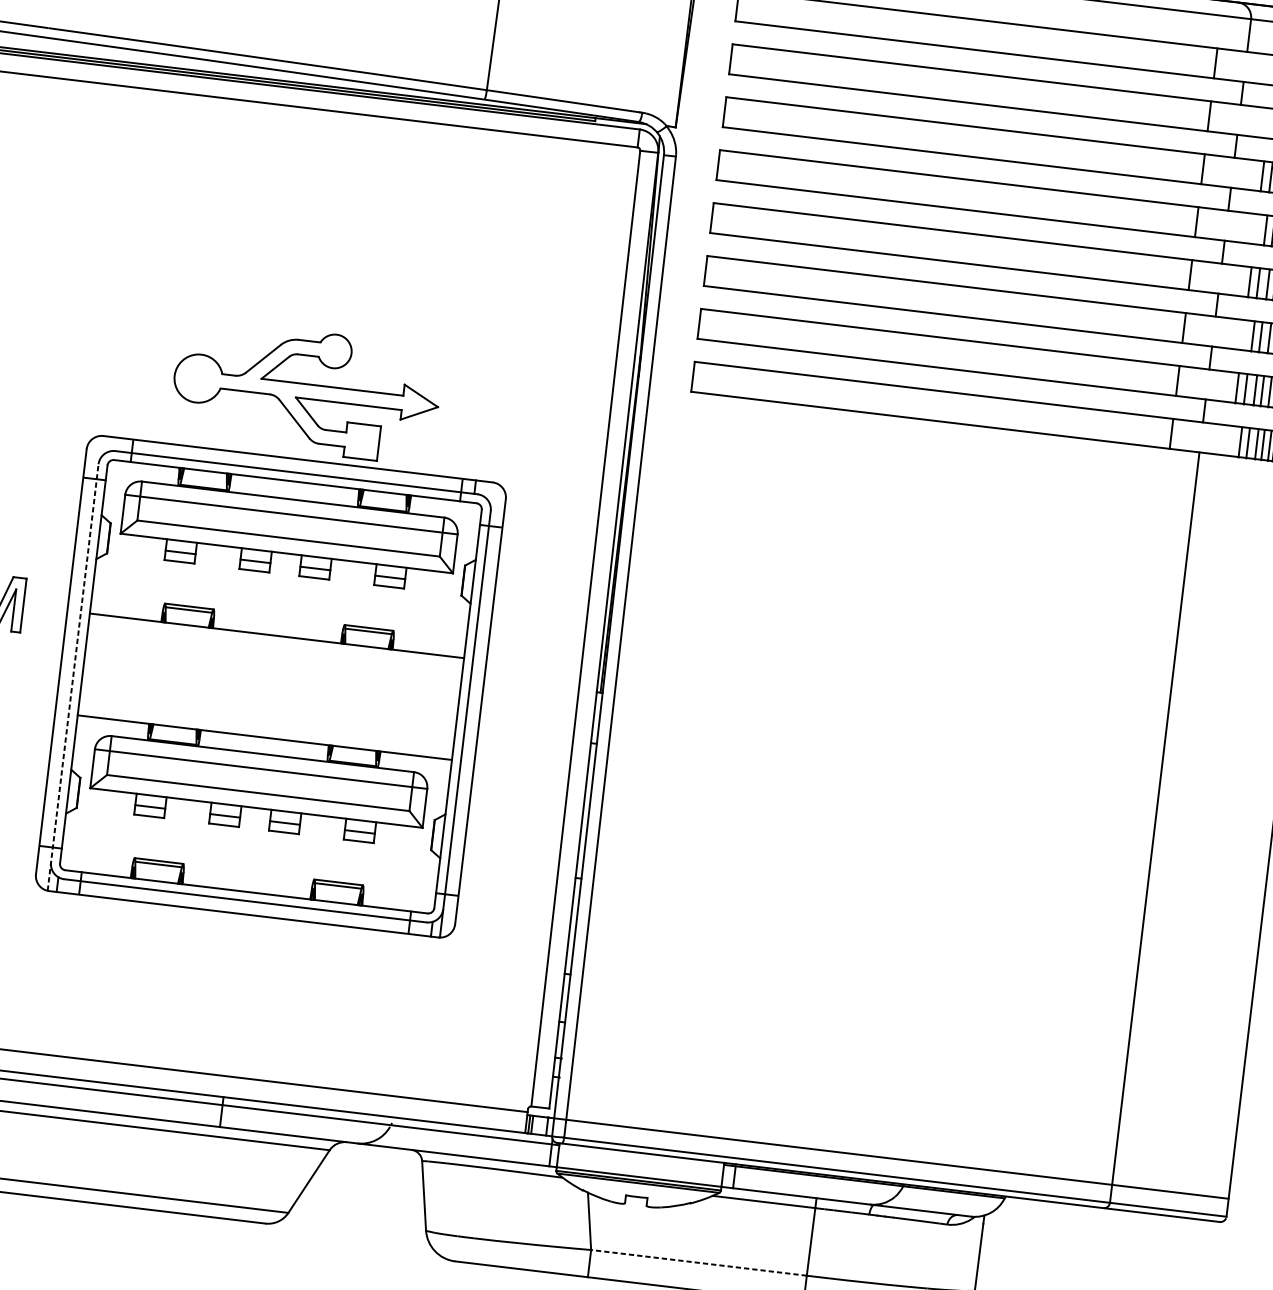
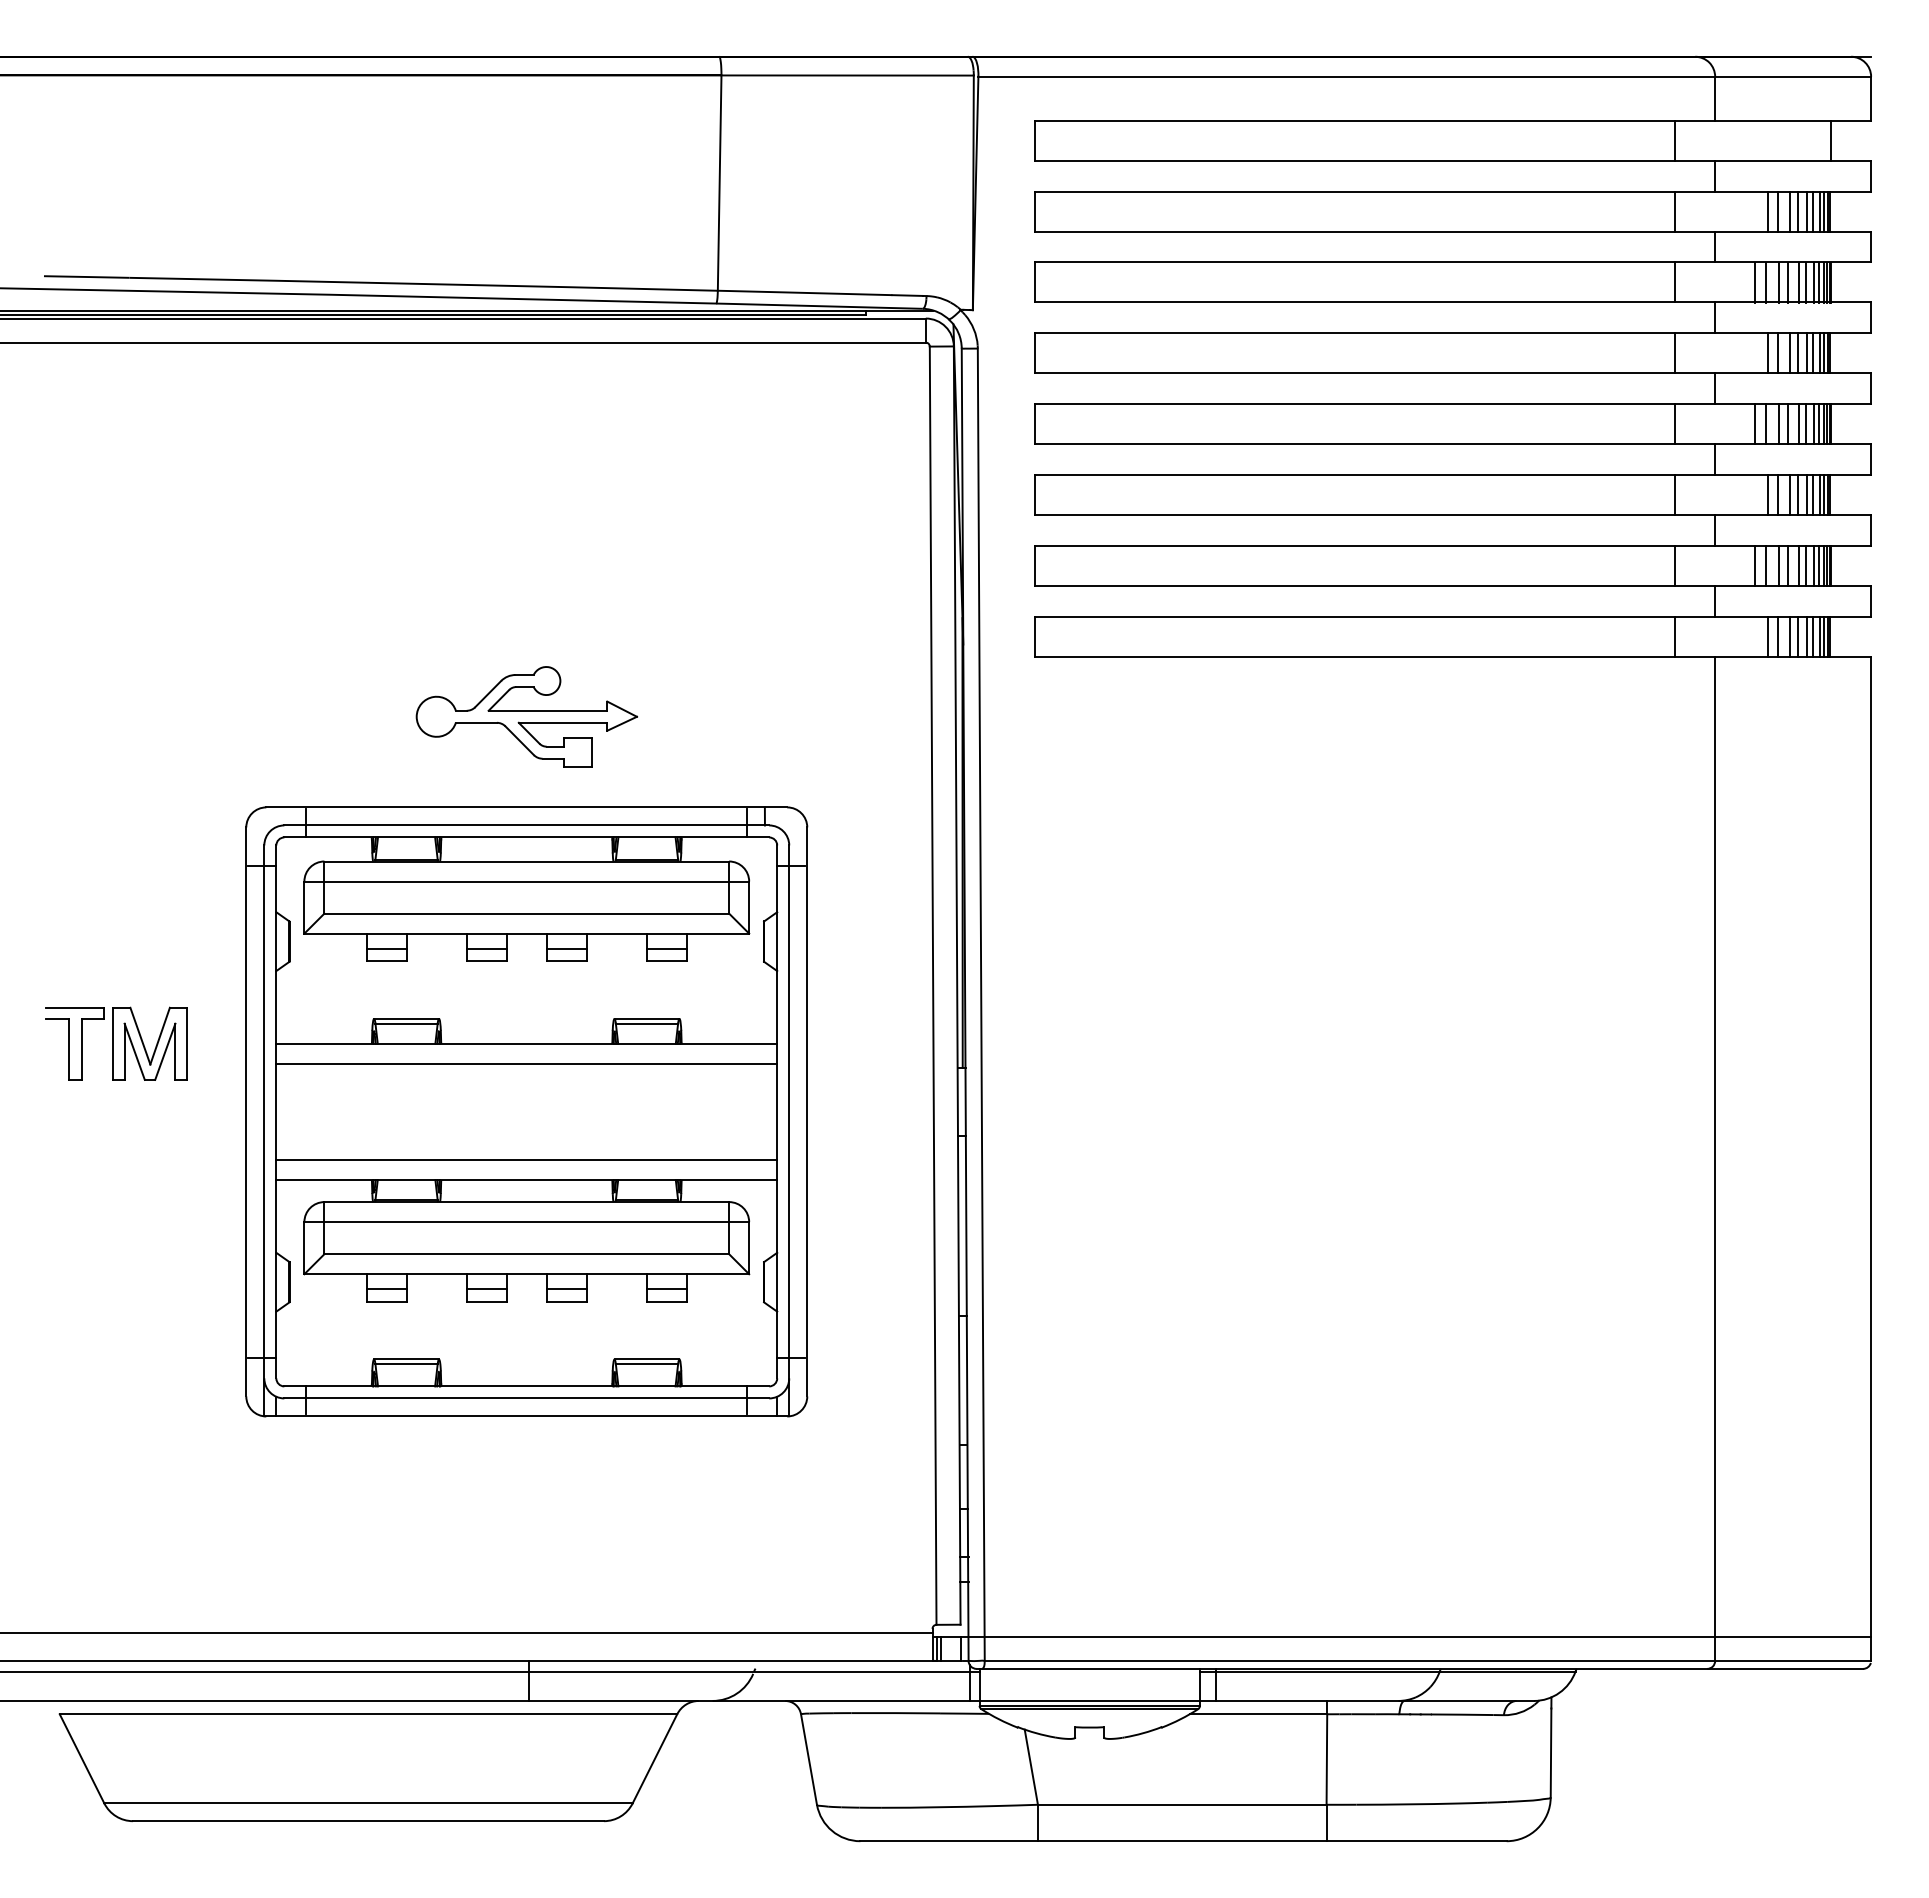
part: (305, 391) -> (526, 716), size x0.62
line: (275, 650) -> (526, 1063), added
line: (73, 677) -> (264, 1130), dashed -> solid
line: (266, 723) -> (526, 1160), added
line: (698, 1262) -> (1181, 1804), dashed -> solid

